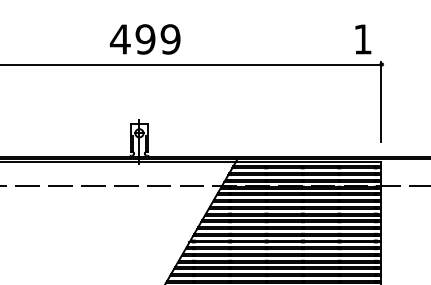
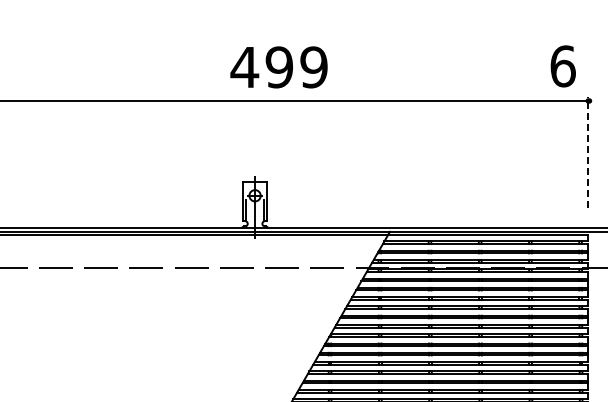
text: (144, 39) -> (278, 67), moved
text: (362, 39) -> (562, 66), 1 -> 6
line: (381, 101) -> (588, 151), solid -> dashed

